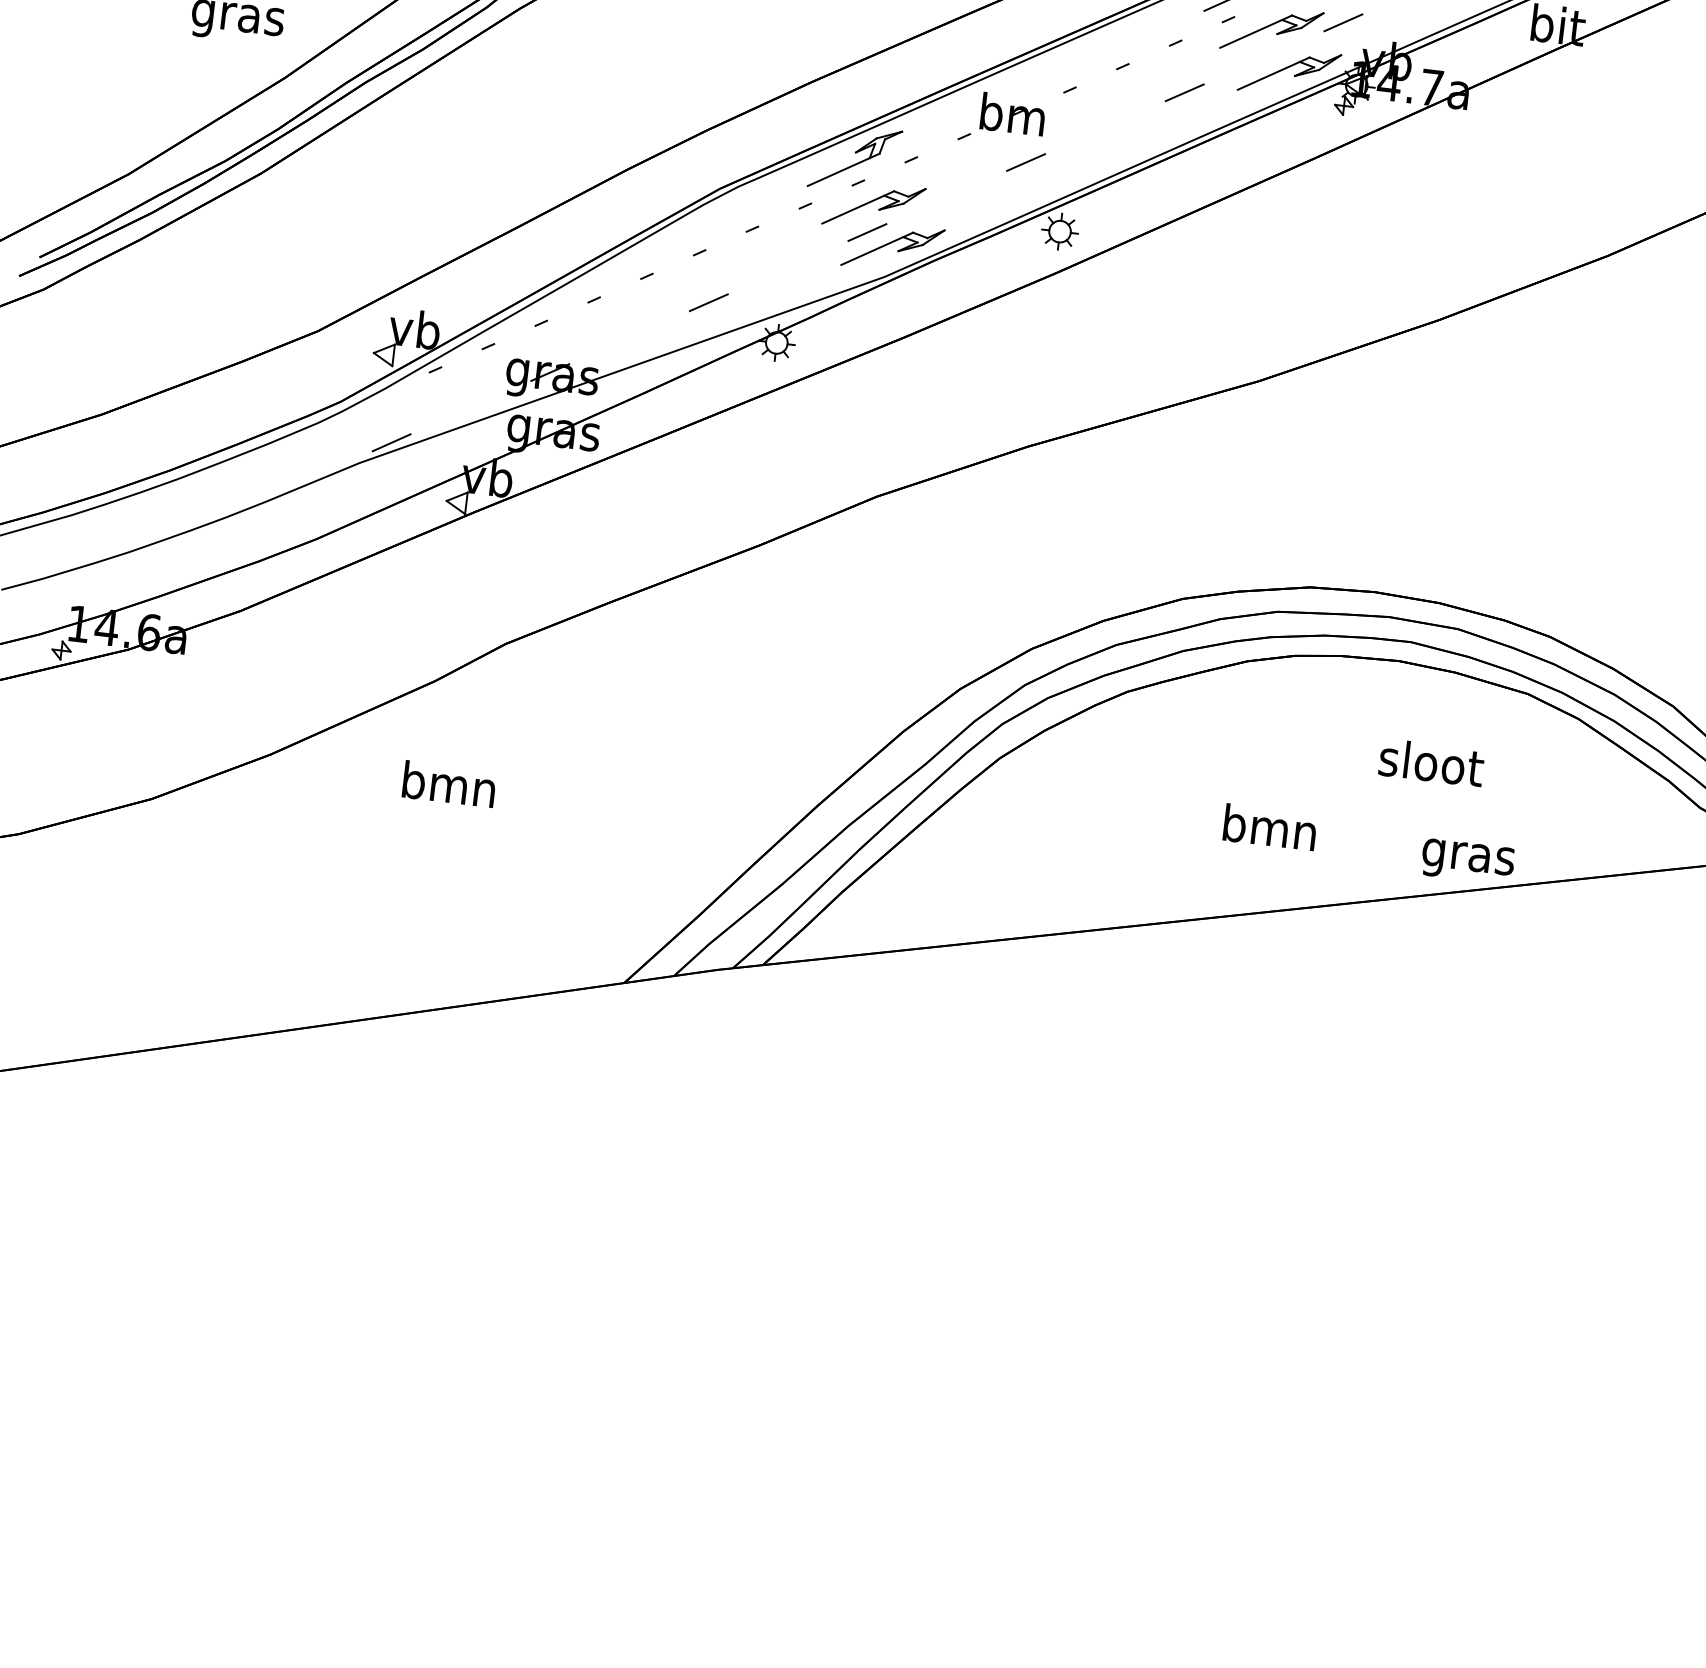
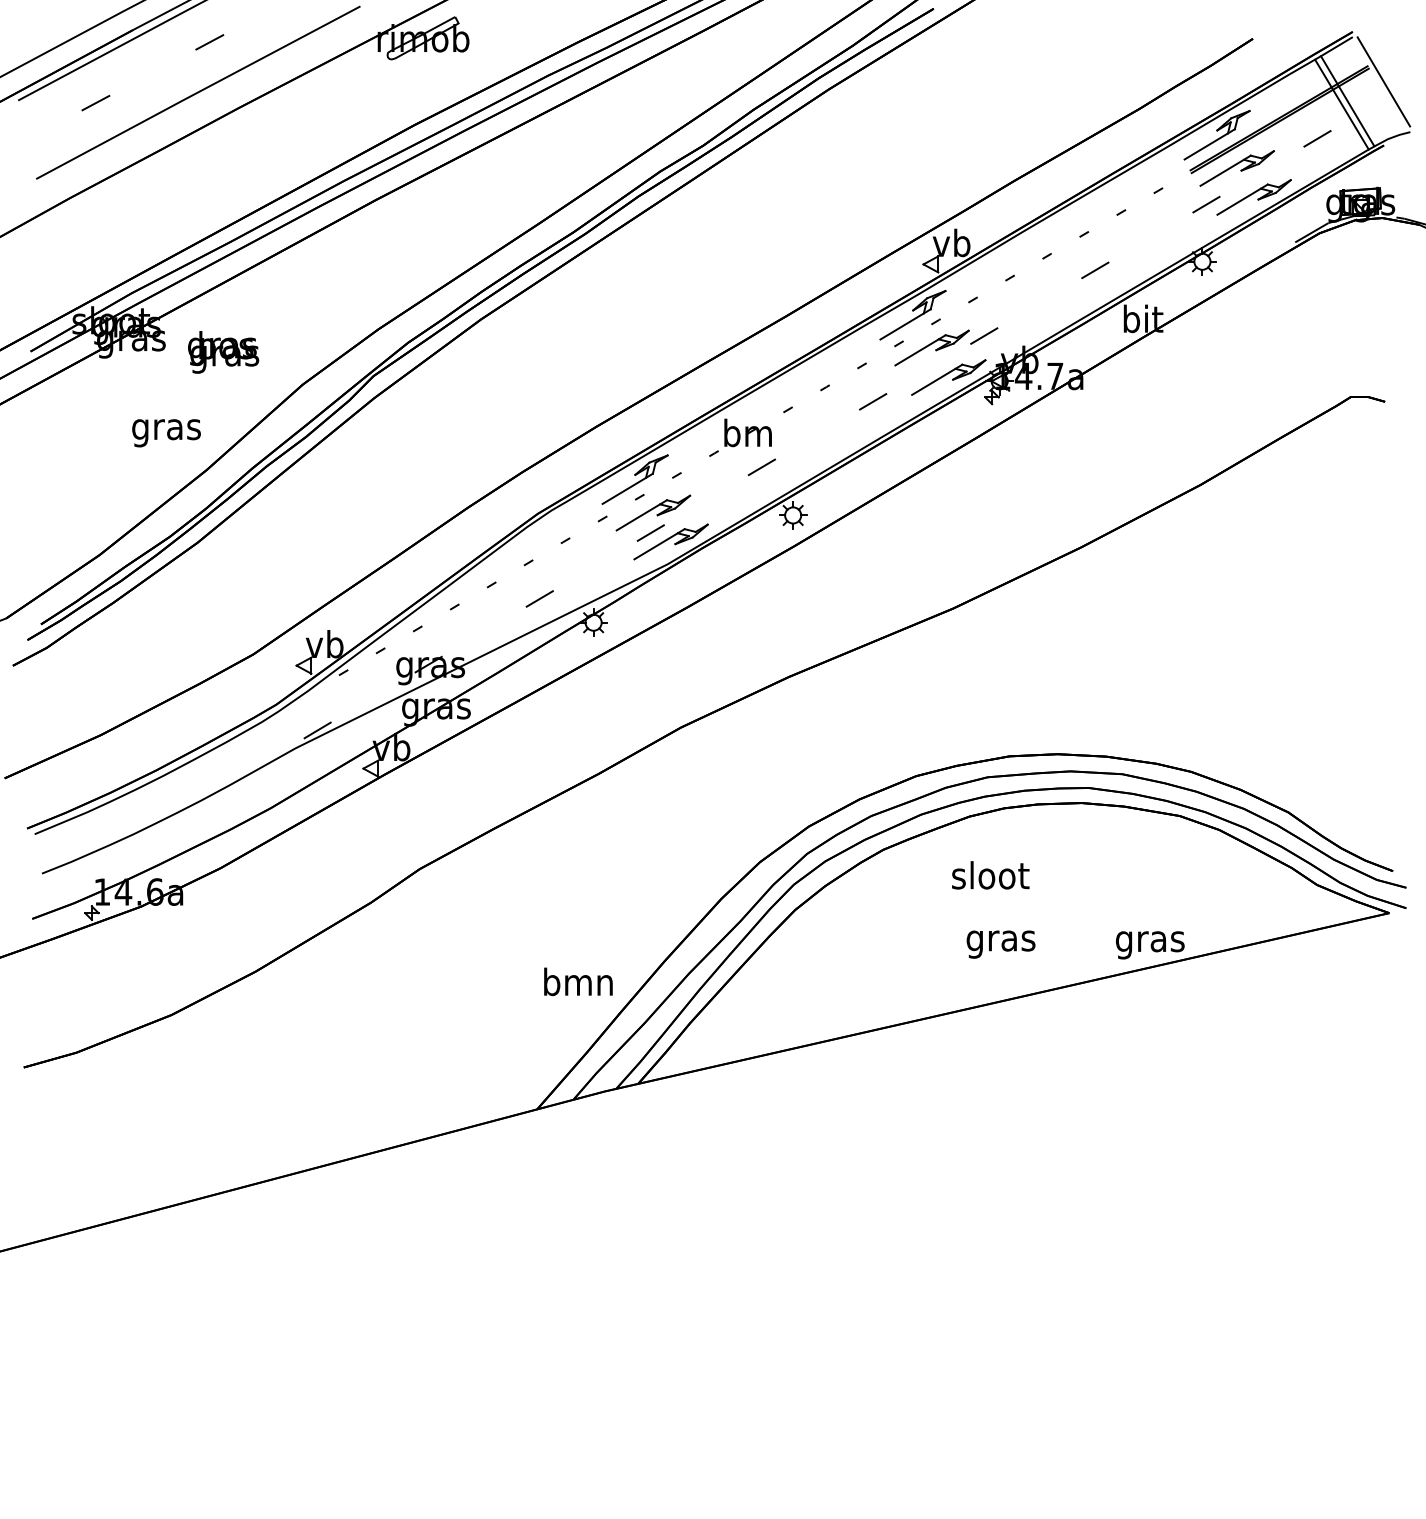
text: (1431, 762) -> (990, 875), moved
text: (449, 783) -> (578, 981), moved
text: (1268, 831) -> (1000, 940), bmn -> gras

